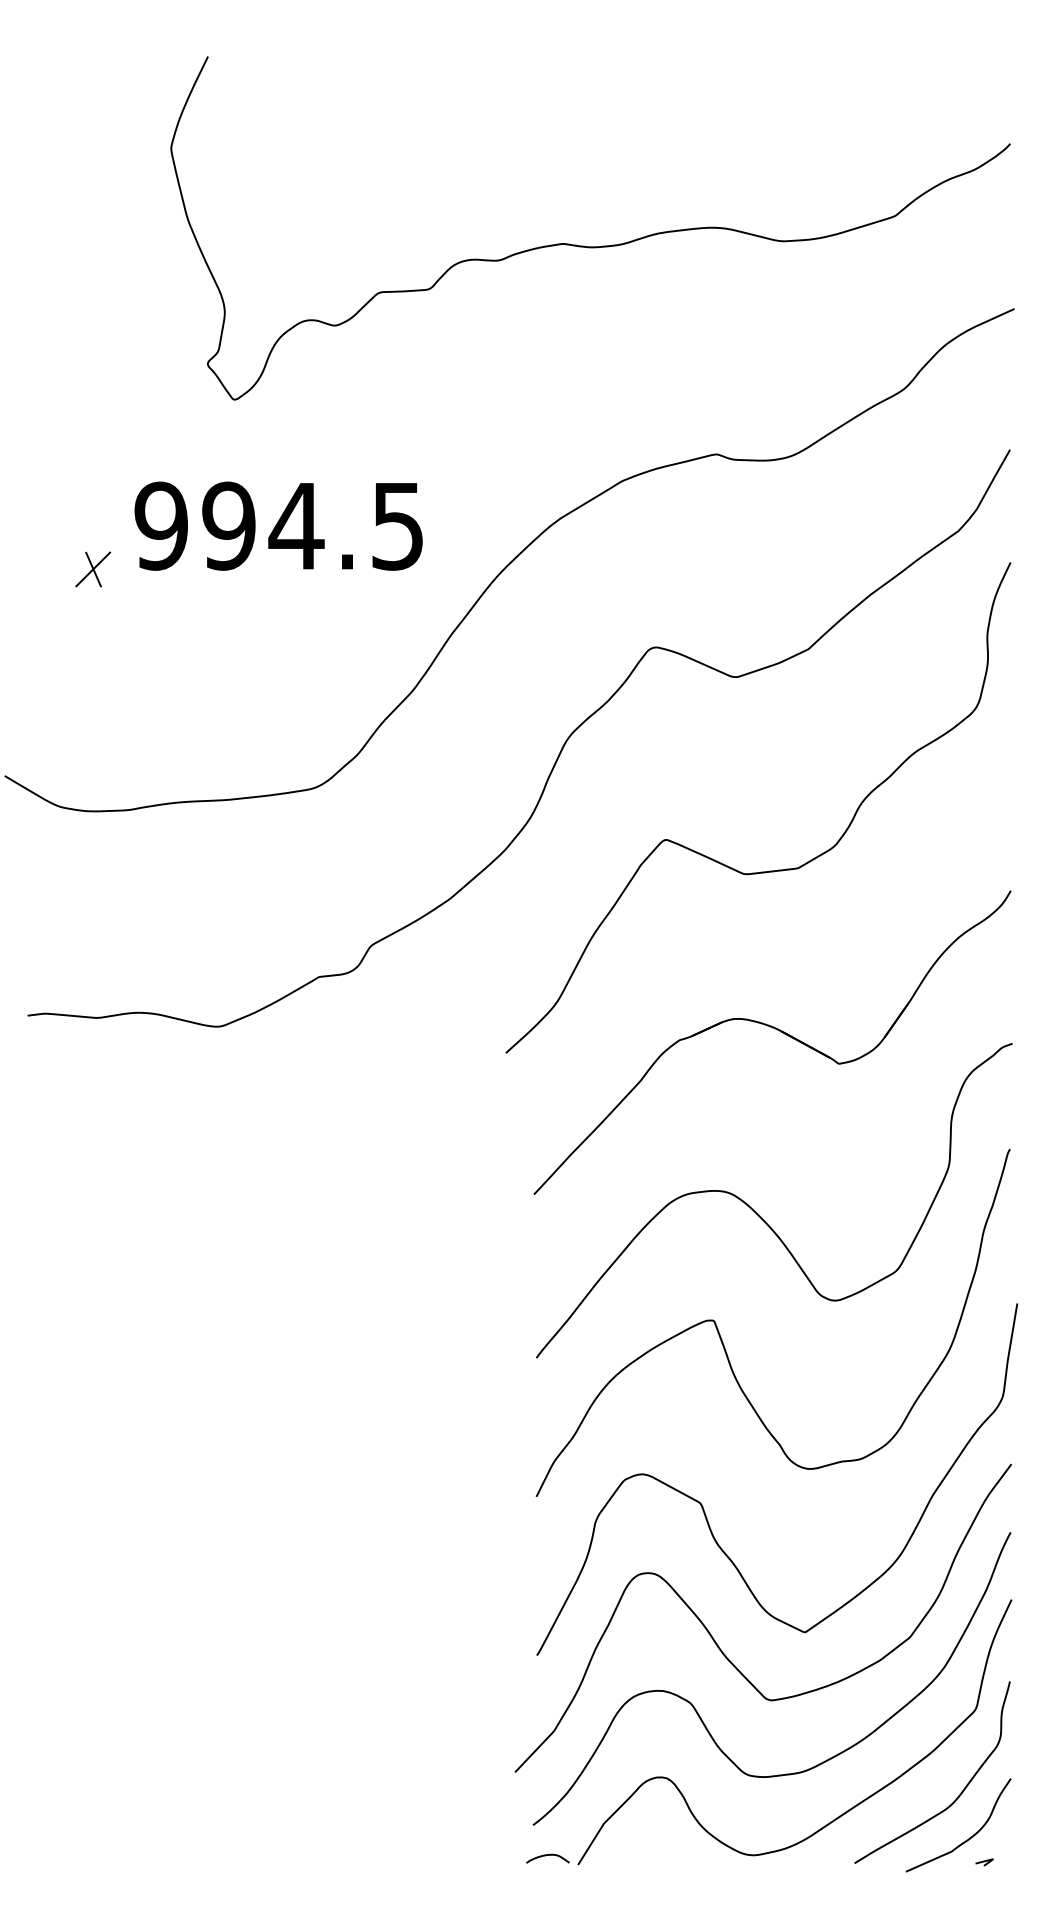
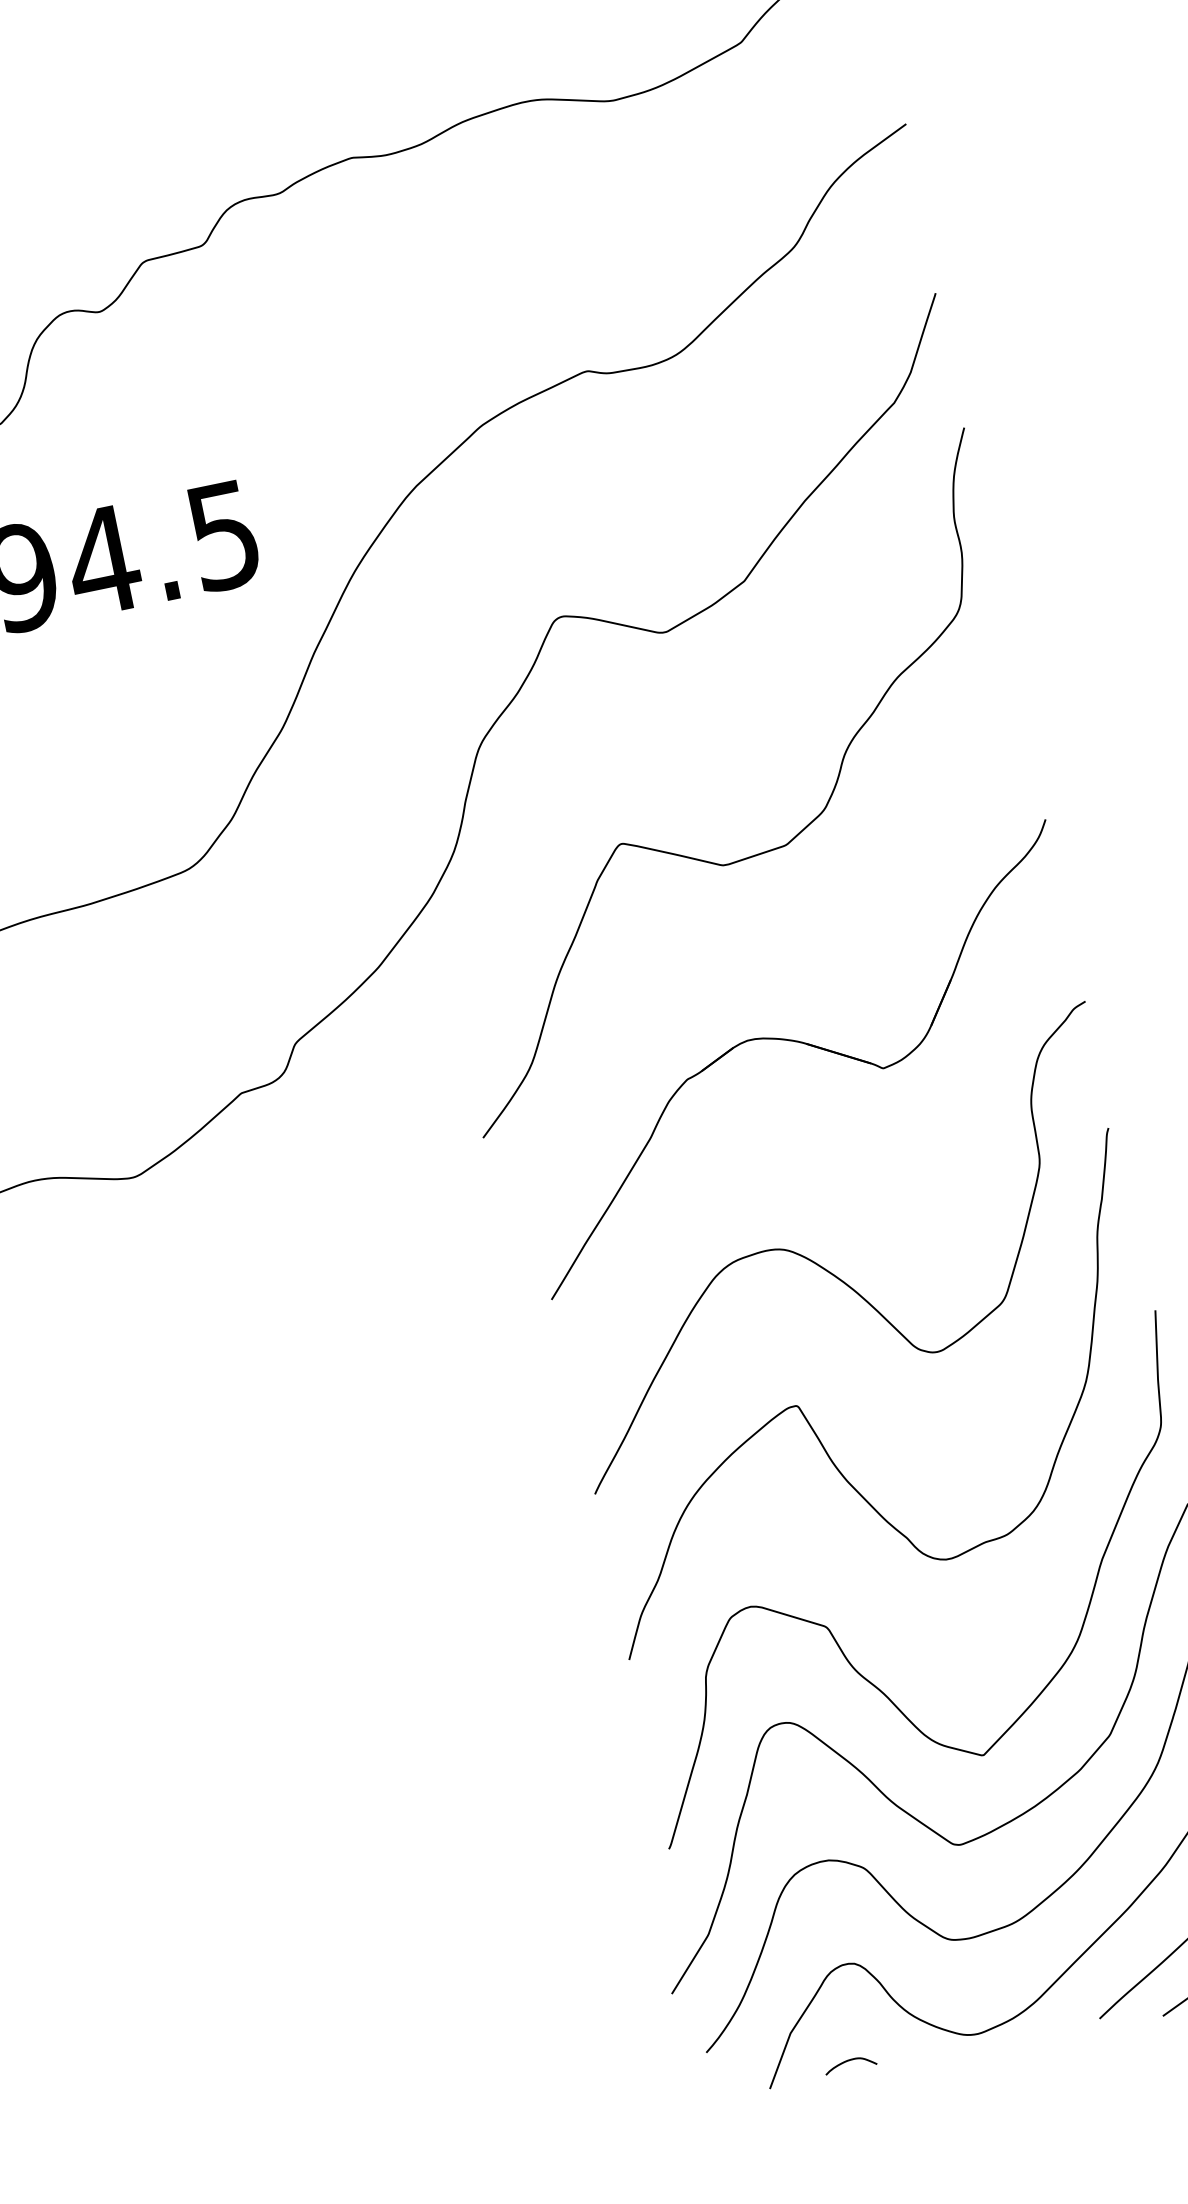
curve: (546, 1856) -> (848, 2062), moved

